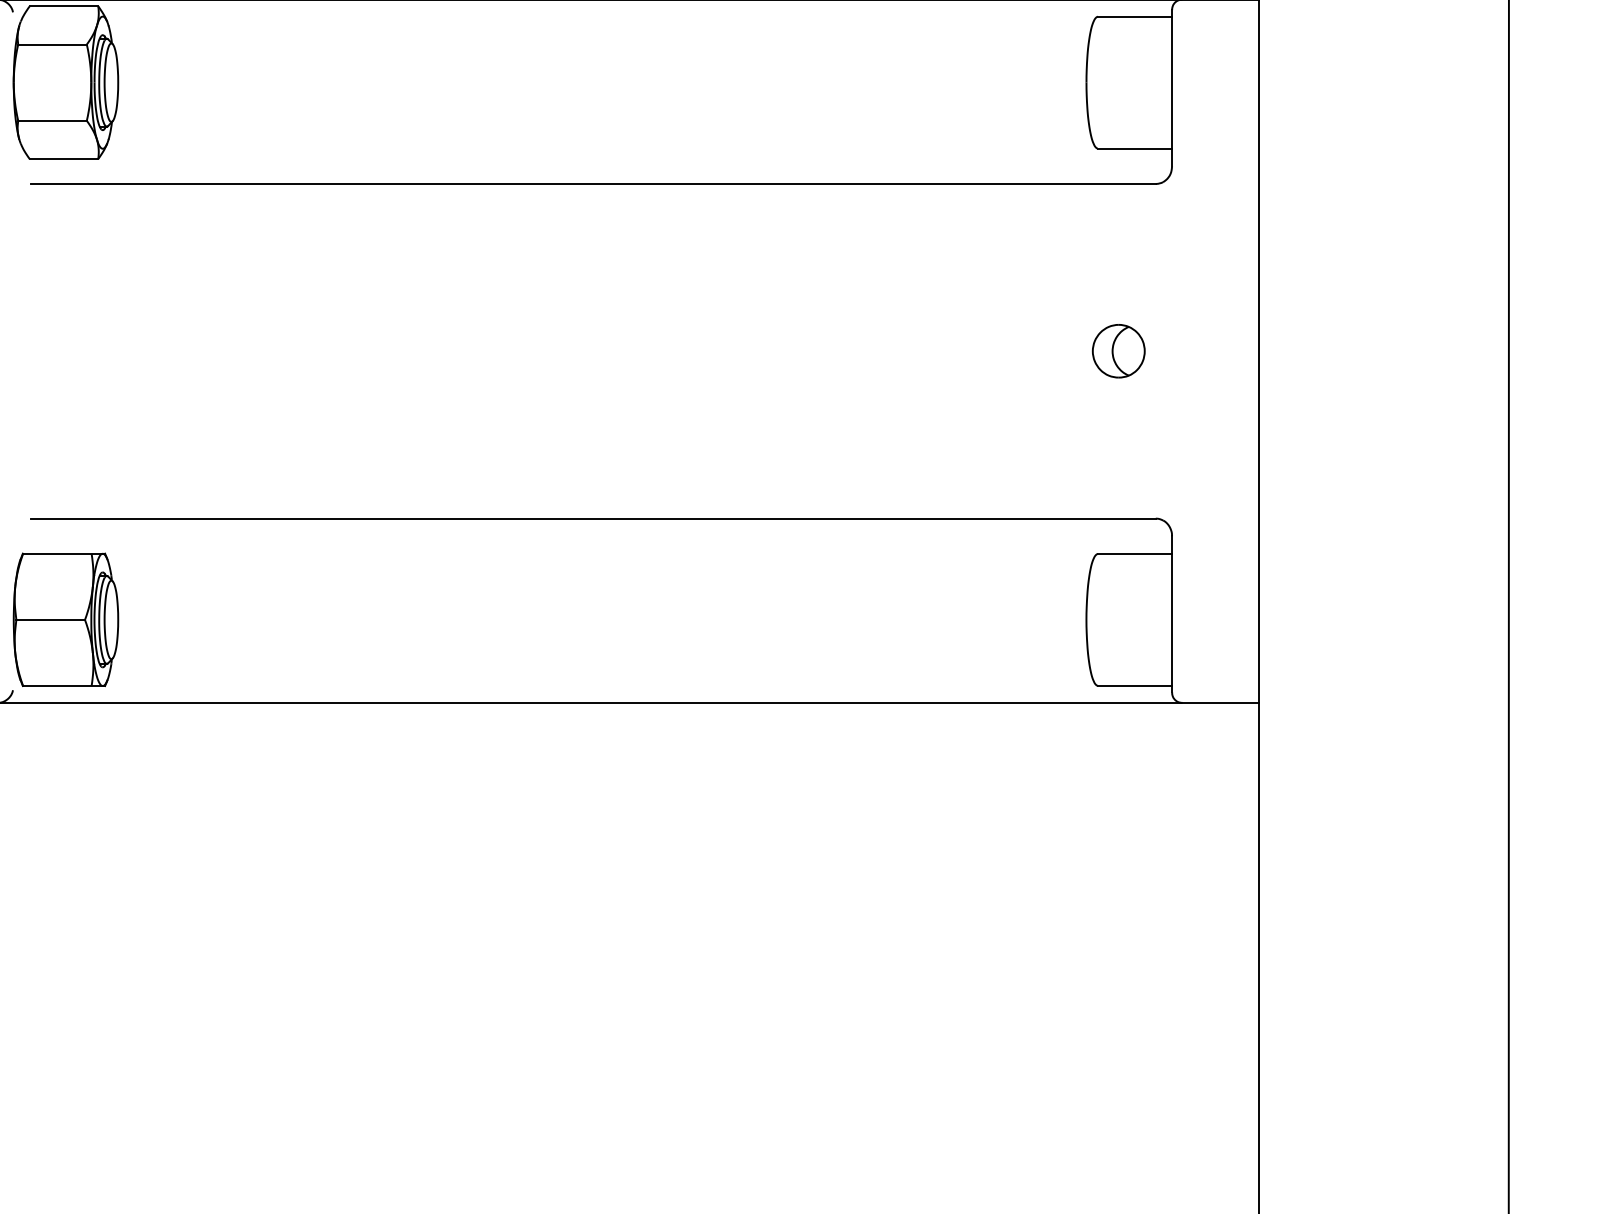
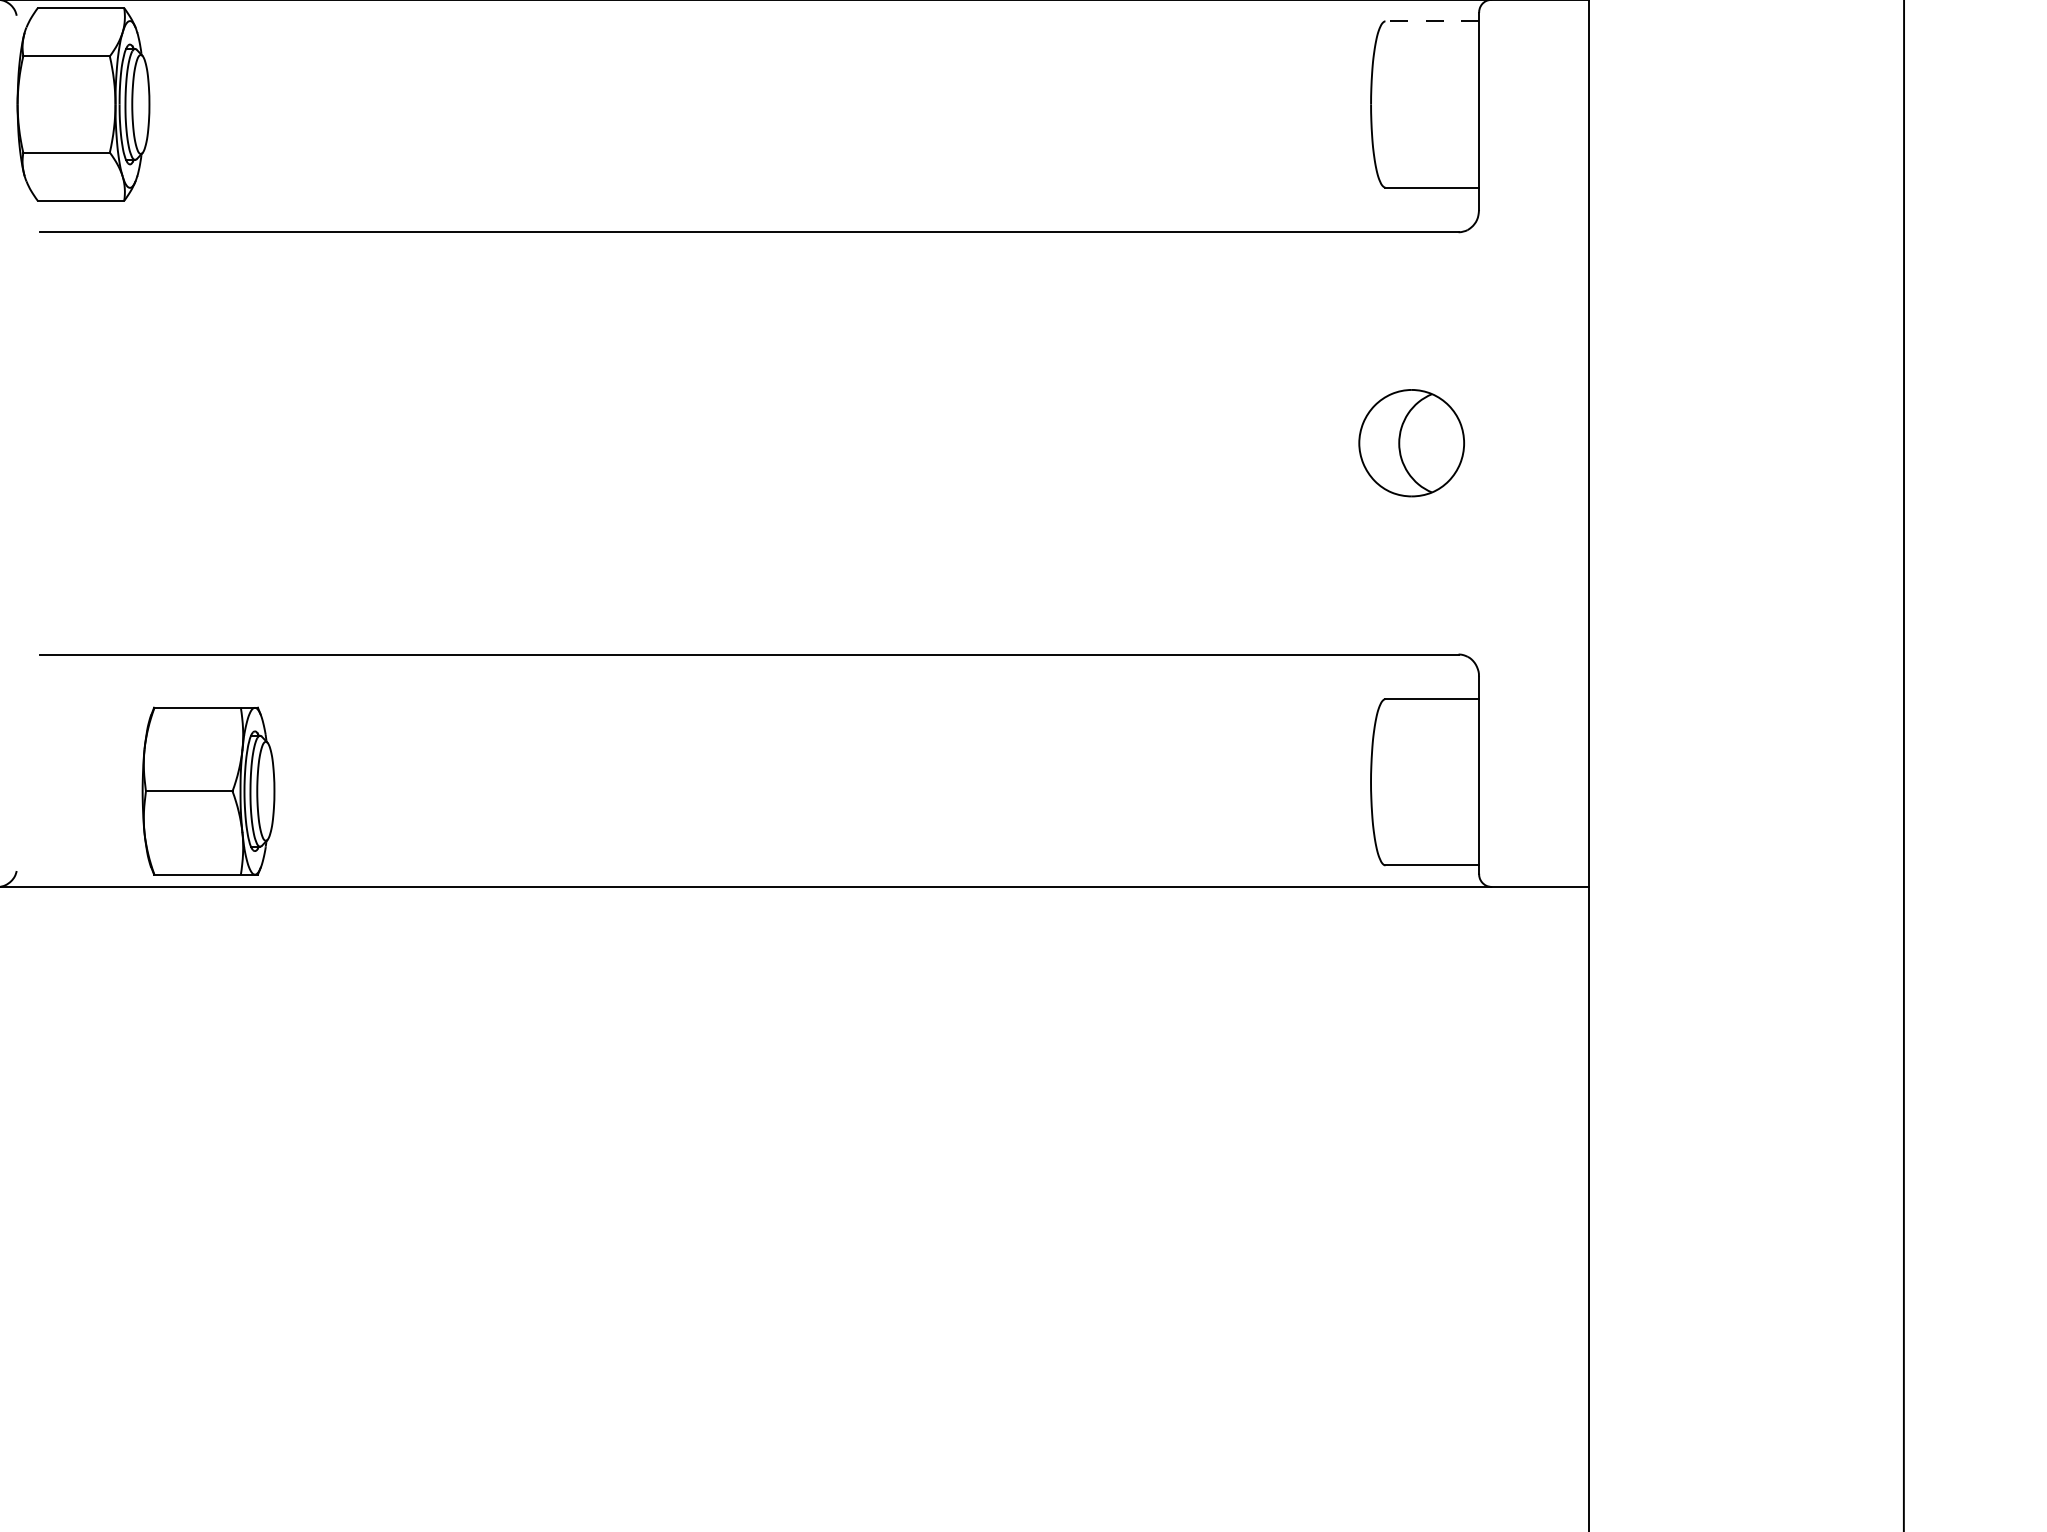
line: (1135, 16) -> (1432, 21), solid -> dashed
part: (1118, 351) -> (1411, 443), size x1.6
part: (65, 619) -> (208, 790), moved

